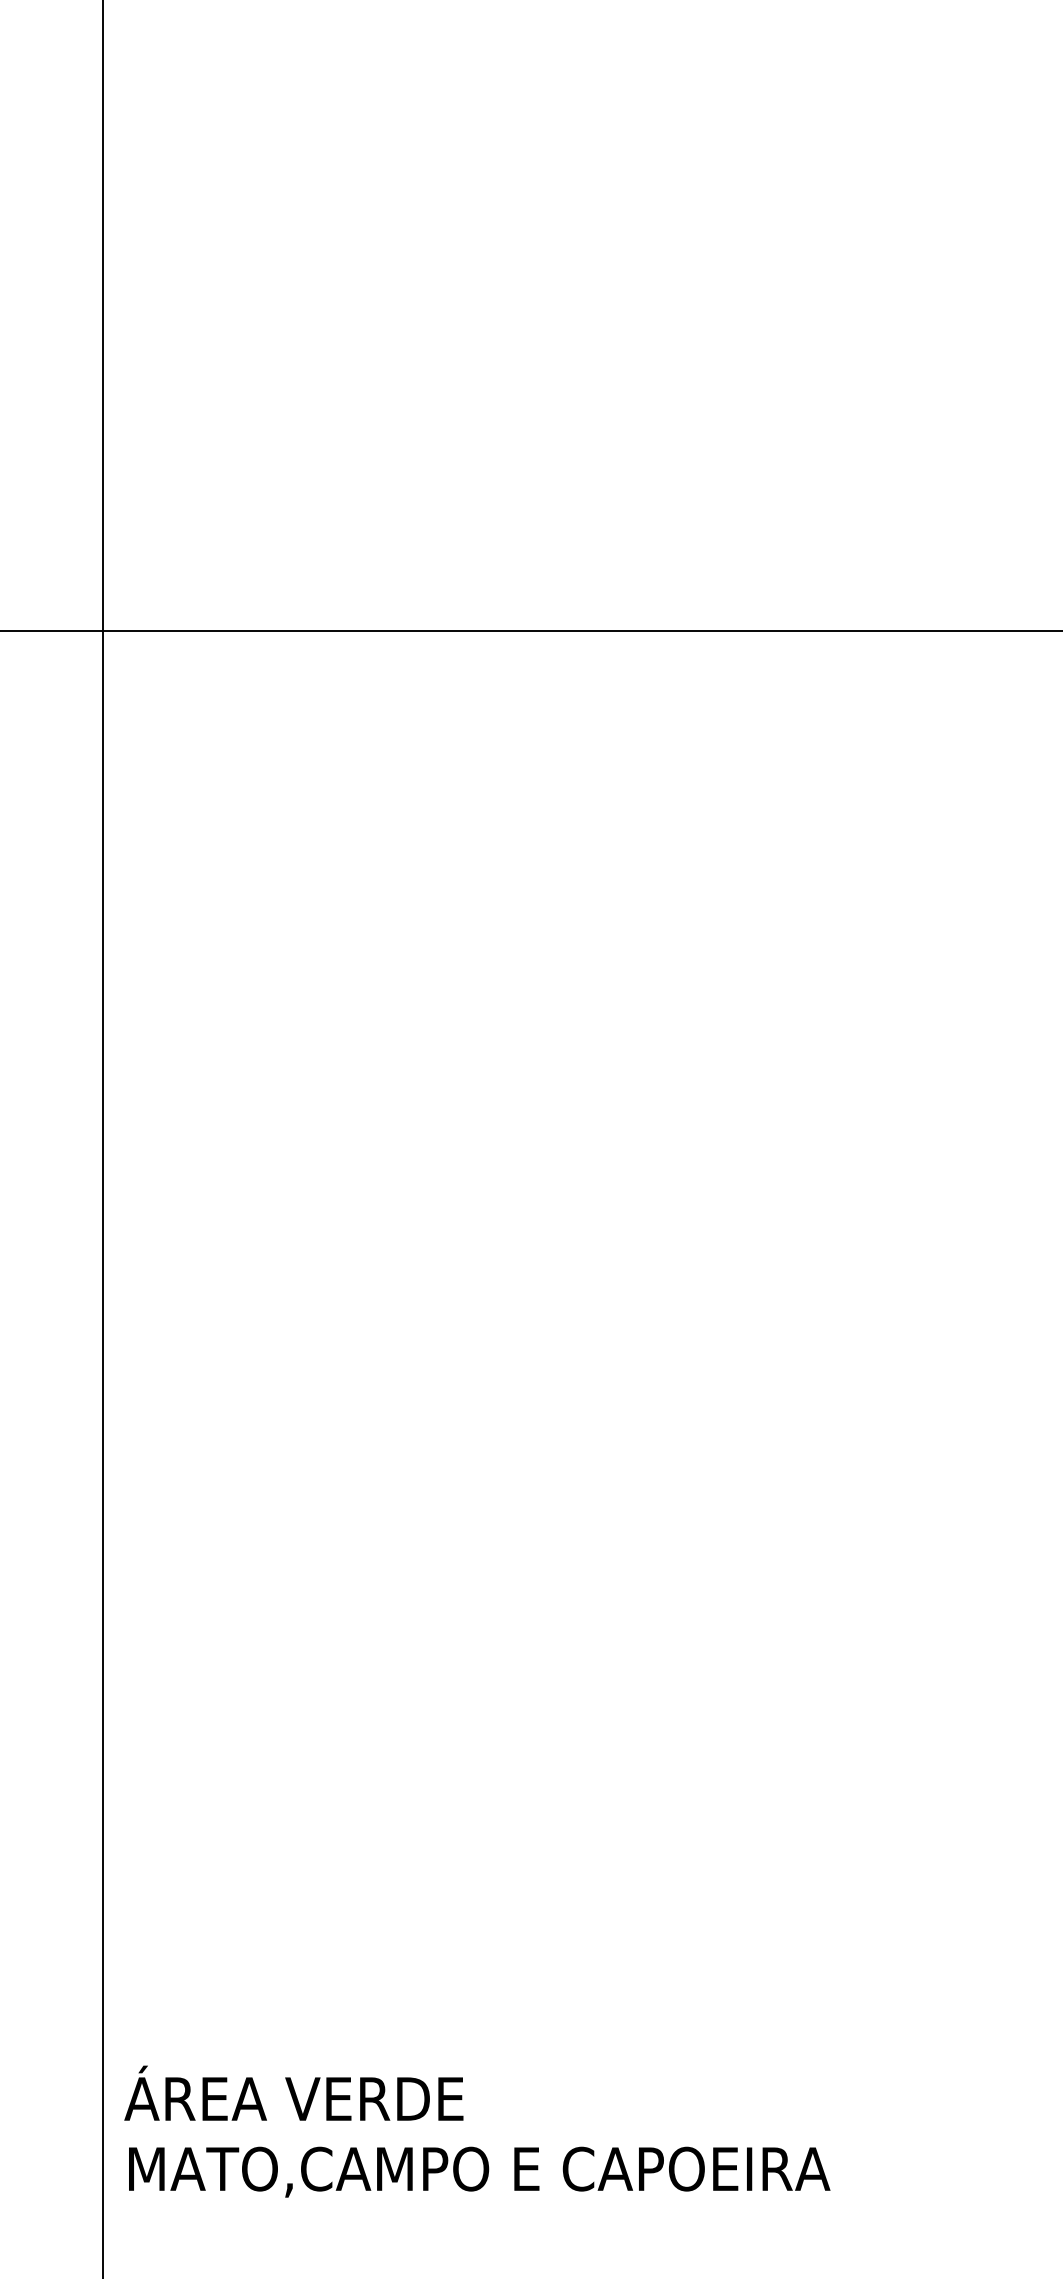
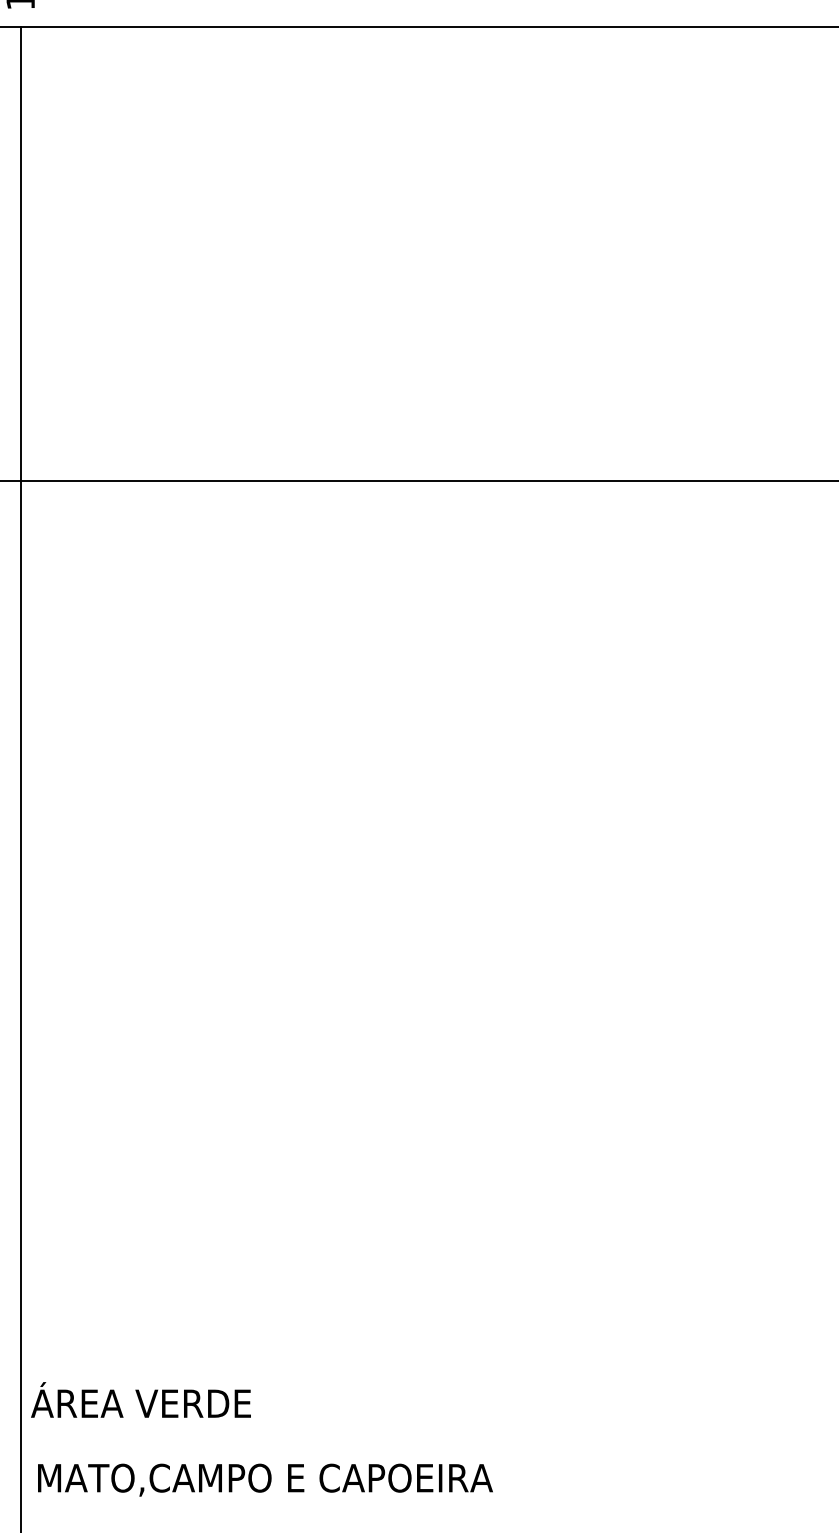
text: (293, 2092) -> (140, 1399), moved

